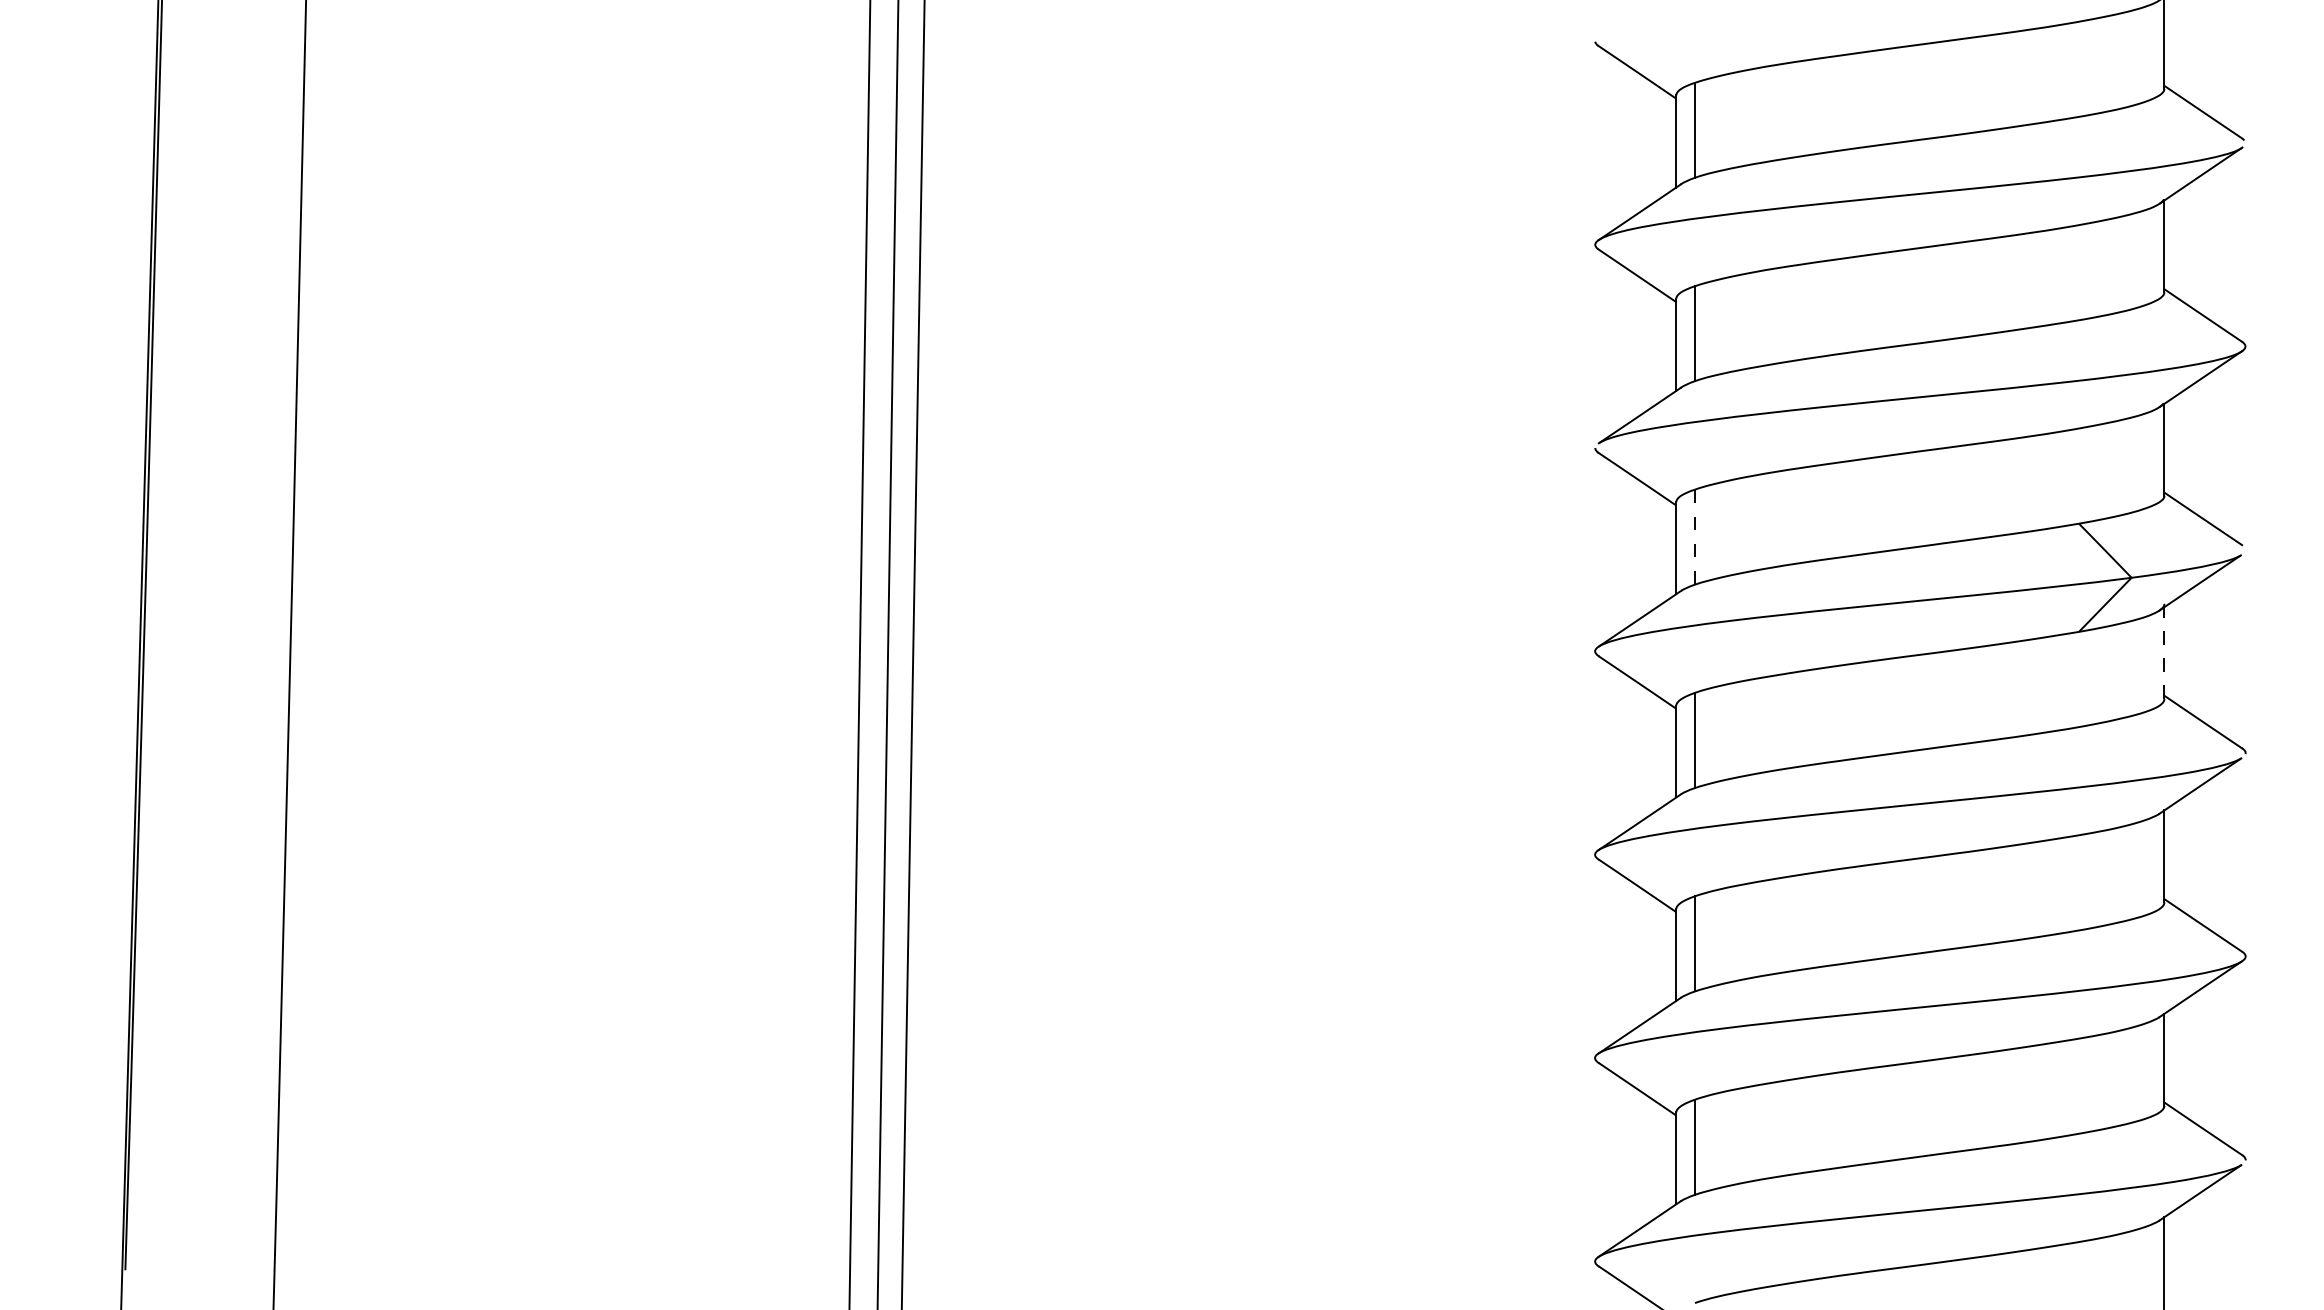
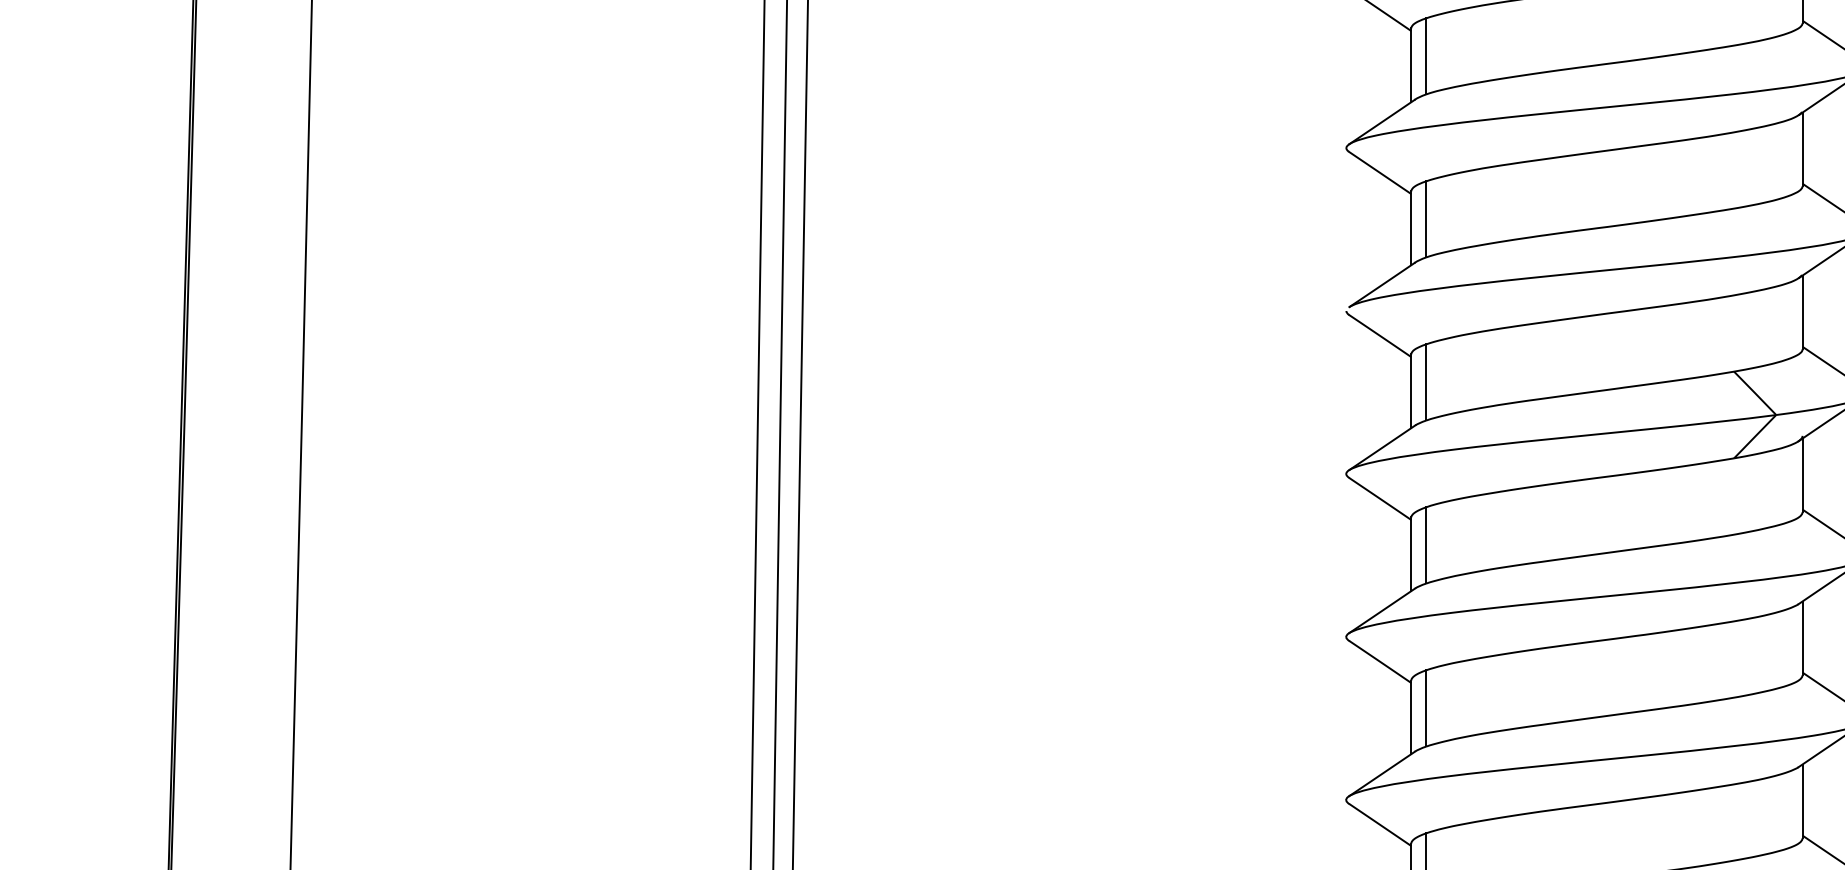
line: (1694, 536) -> (1425, 381), dashed -> solid
line: (2164, 653) -> (1802, 475), dashed -> solid

